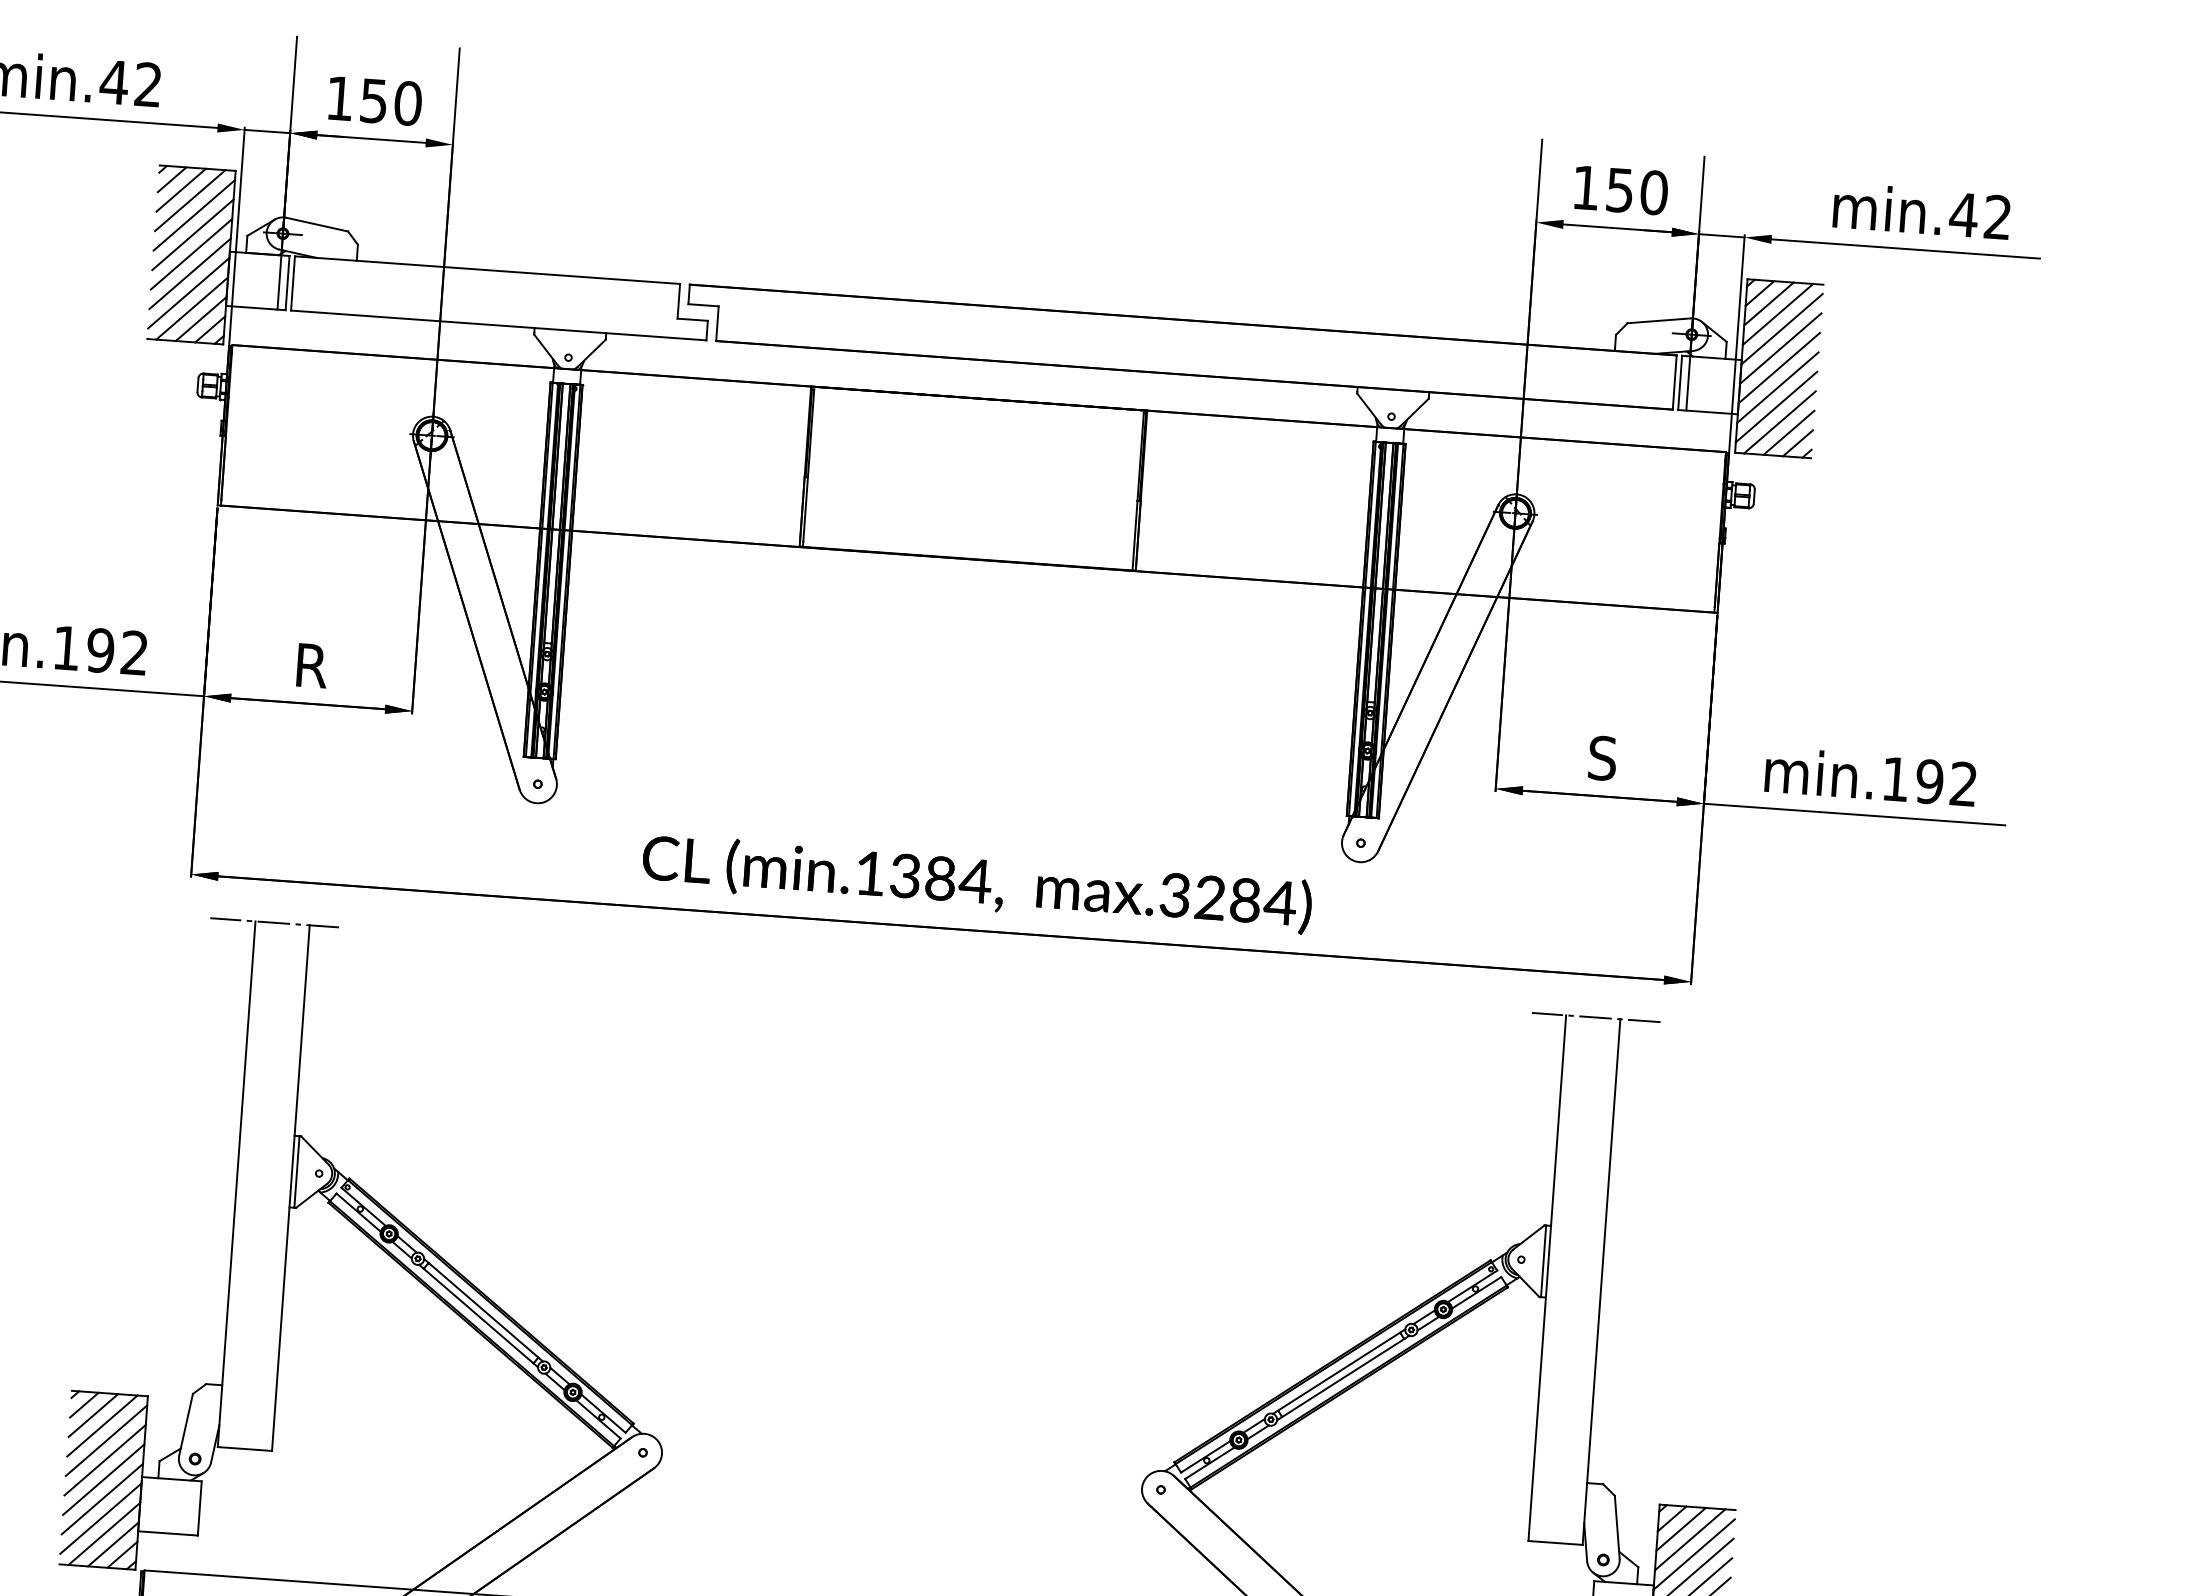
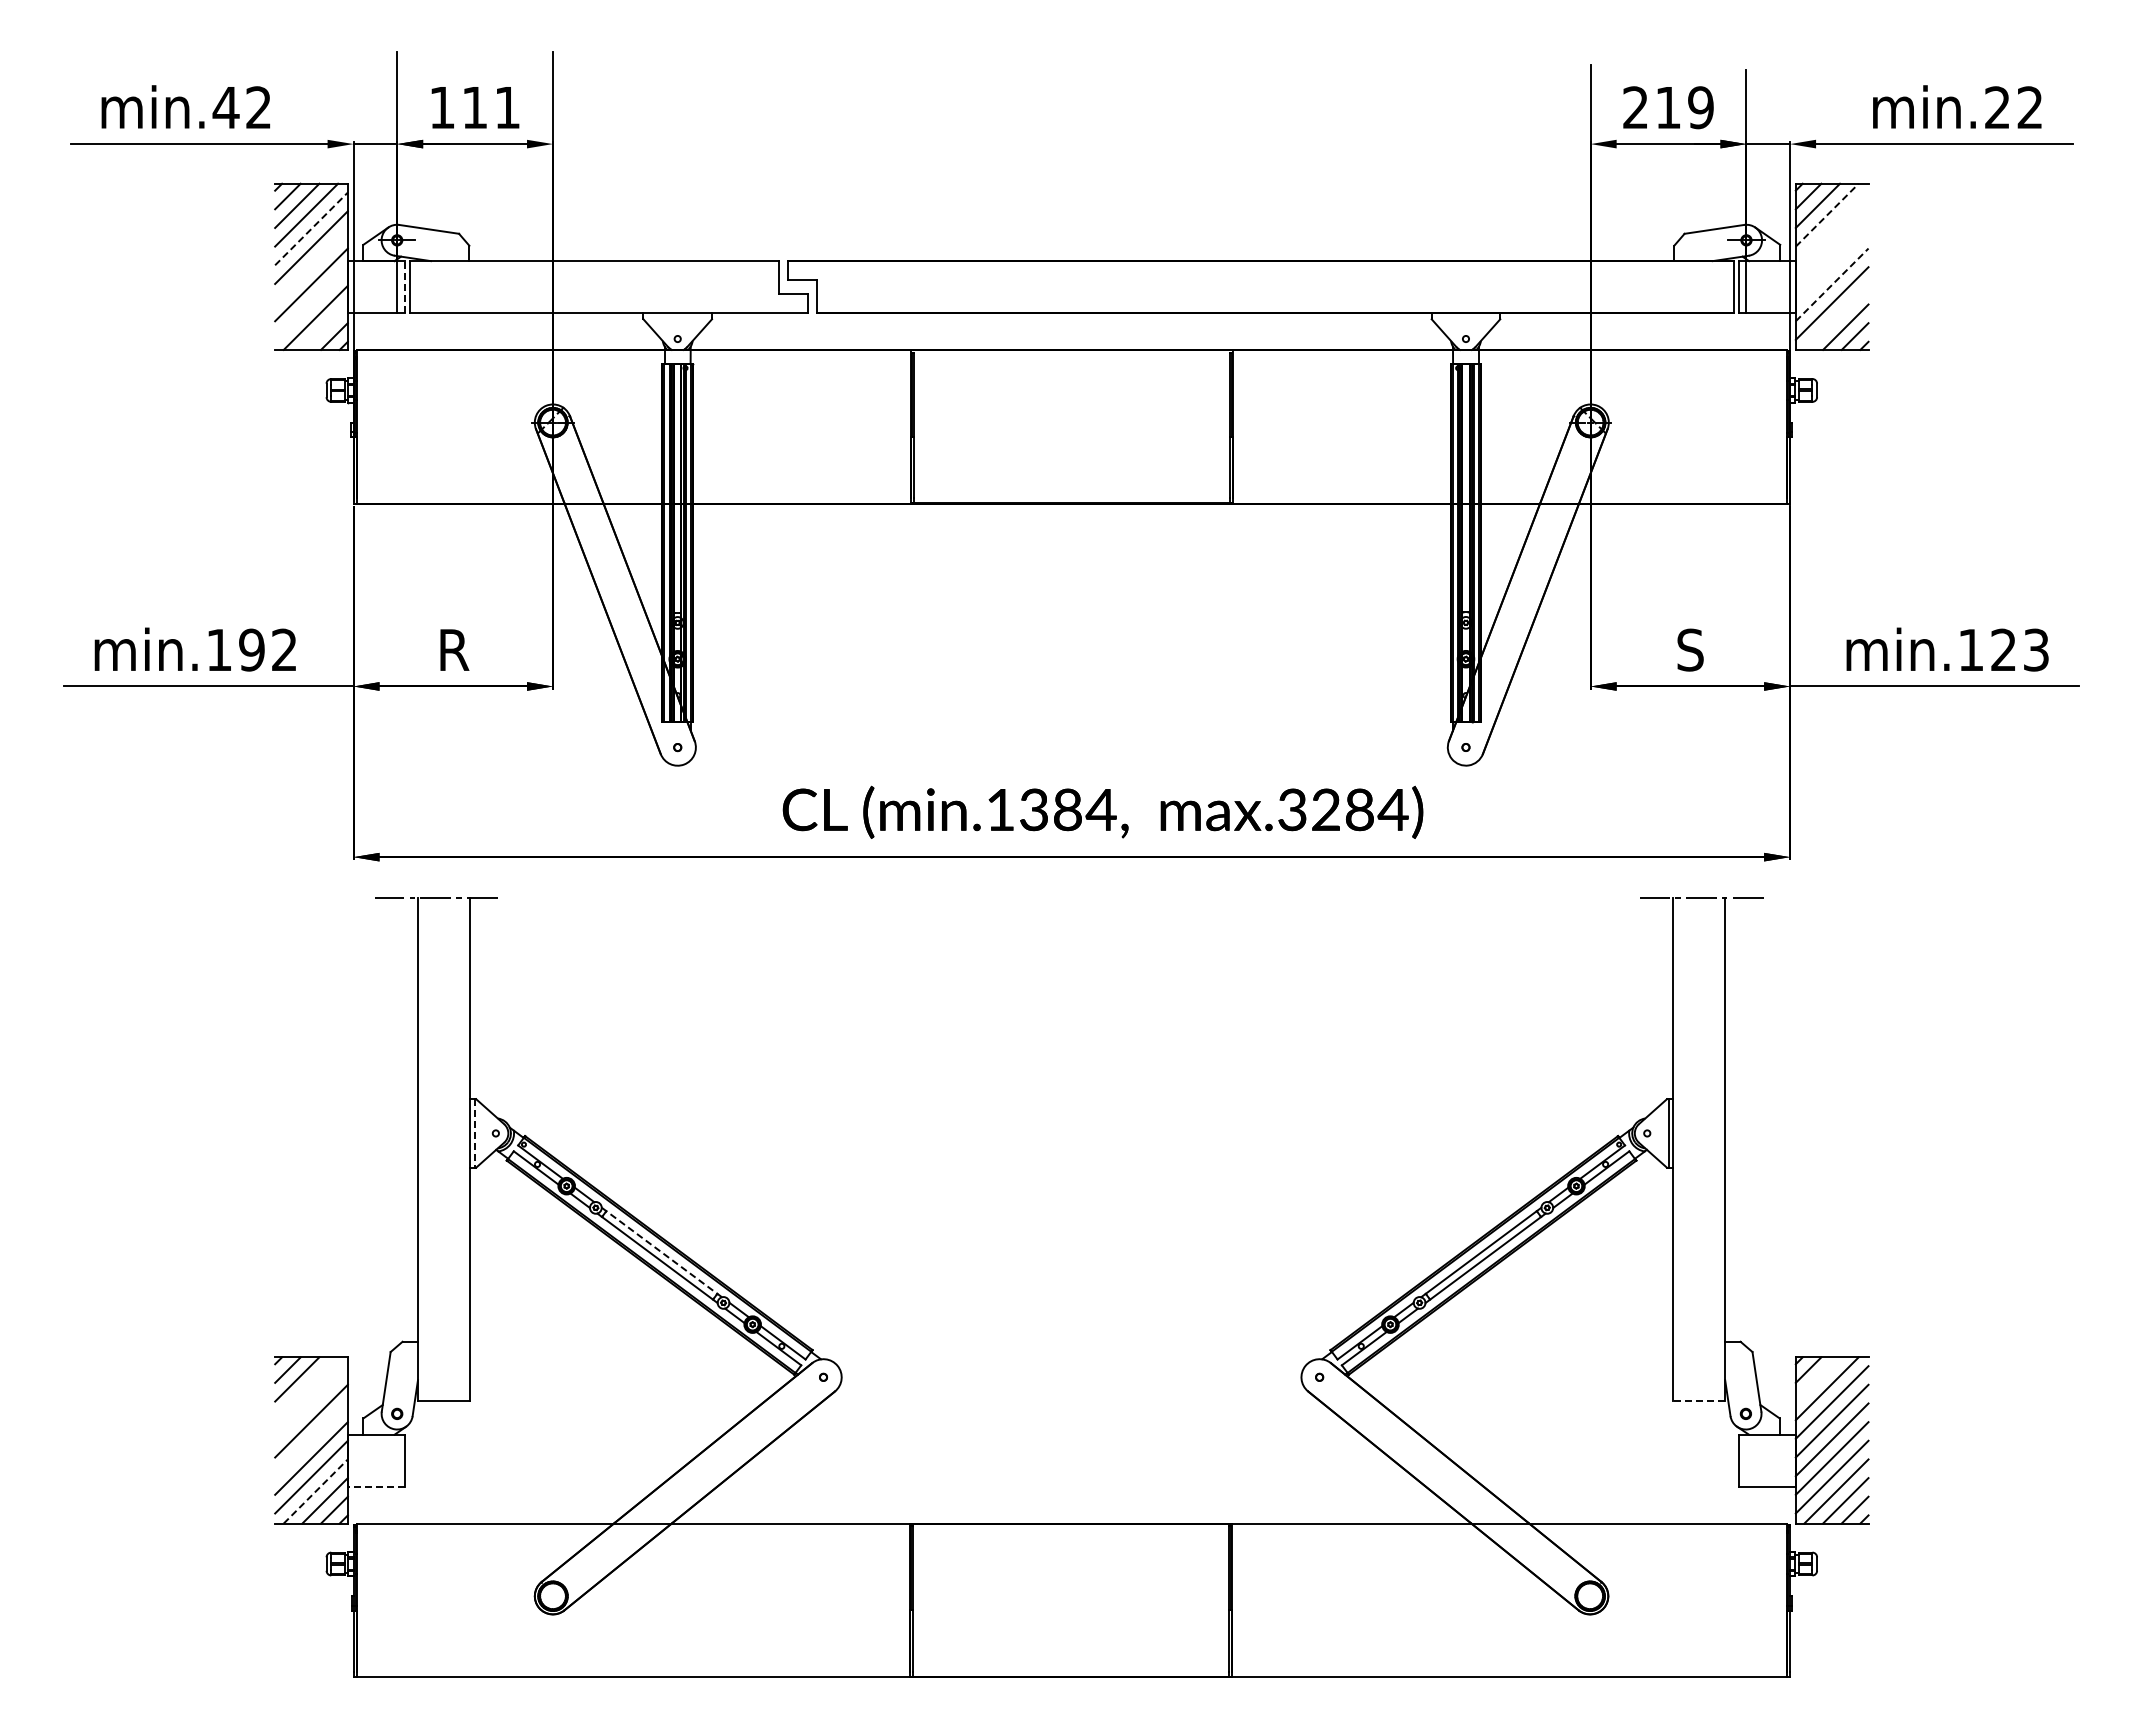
text: (391, 102) -> (491, 107), 150 -> 111
text: (1620, 190) -> (1668, 107), 150 -> 219
line: (194, 214) -> (311, 228), solid -> dashed
text: (1963, 214) -> (1997, 107), min.42 -> min.22
line: (191, 253) -> (311, 265), removed
line: (287, 283) -> (404, 287), solid -> dashed
line: (188, 293) -> (311, 303), removed
line: (1778, 313) -> (1827, 214), solid -> dashed
line: (200, 318) -> (324, 326), removed
line: (1781, 328) -> (1831, 228), removed
line: (1780, 348) -> (1831, 247), removed
line: (1778, 367) -> (1831, 265), removed
line: (1778, 387) -> (1832, 284), solid -> dashed
line: (1780, 421) -> (1836, 317), removed
text: (1946, 782) -> (2019, 649), min.192 -> min.123
line: (296, 1172) -> (474, 1133), solid -> dashed
line: (483, 1310) -> (661, 1252), solid -> dashed
line: (102, 1425) -> (306, 1388), removed
line: (106, 1440) -> (311, 1402), removed
line: (103, 1479) -> (311, 1439), removed
line: (1680, 1529) -> (1817, 1379), removed
line: (168, 1533) -> (376, 1486), solid -> dashed
line: (105, 1534) -> (316, 1491), solid -> dashed
line: (1555, 1542) -> (1699, 1400), solid -> dashed

